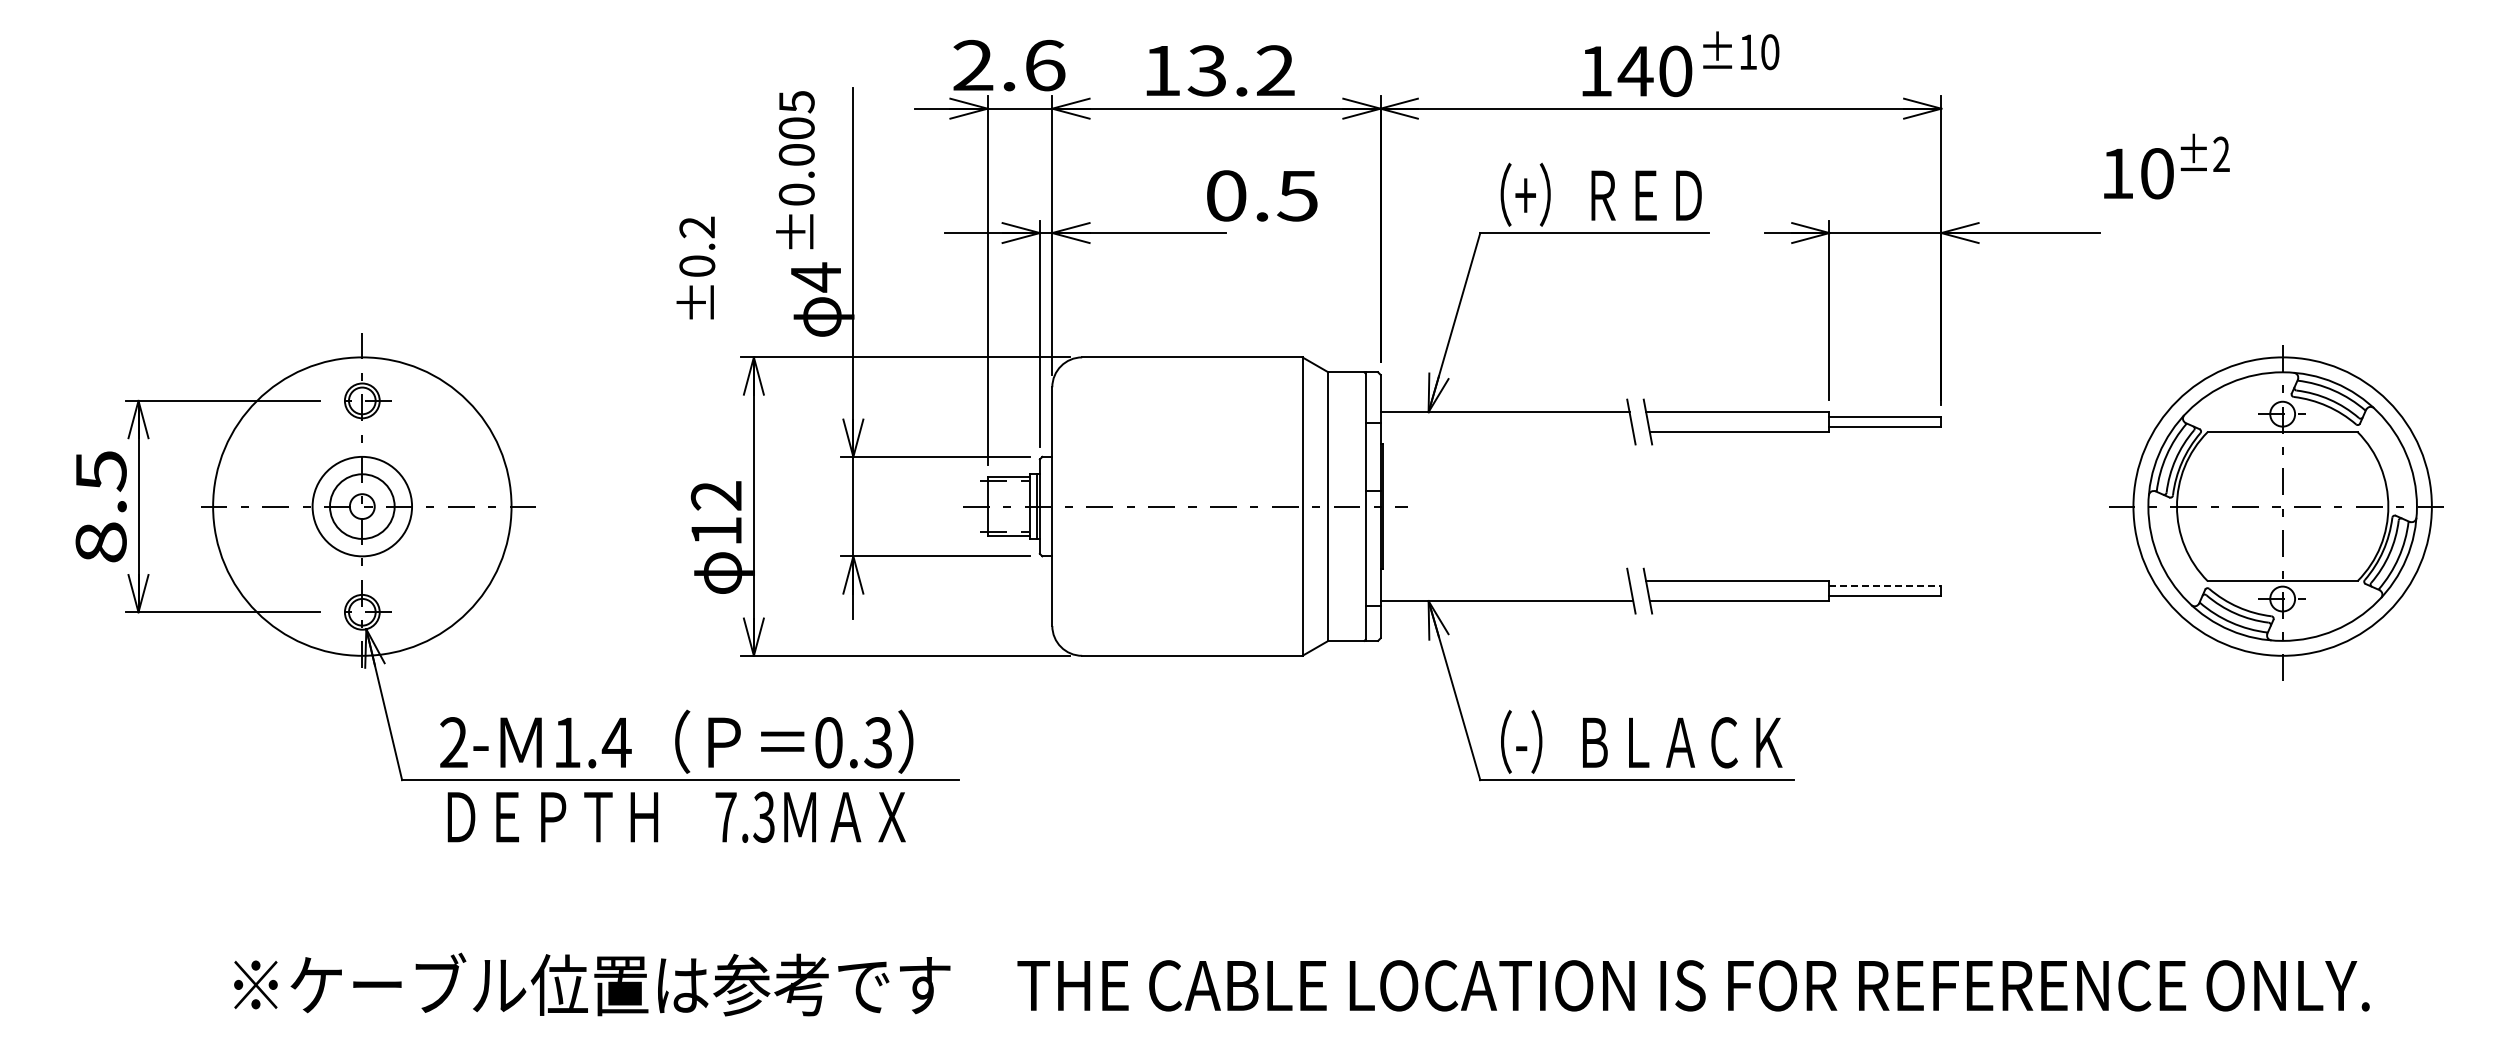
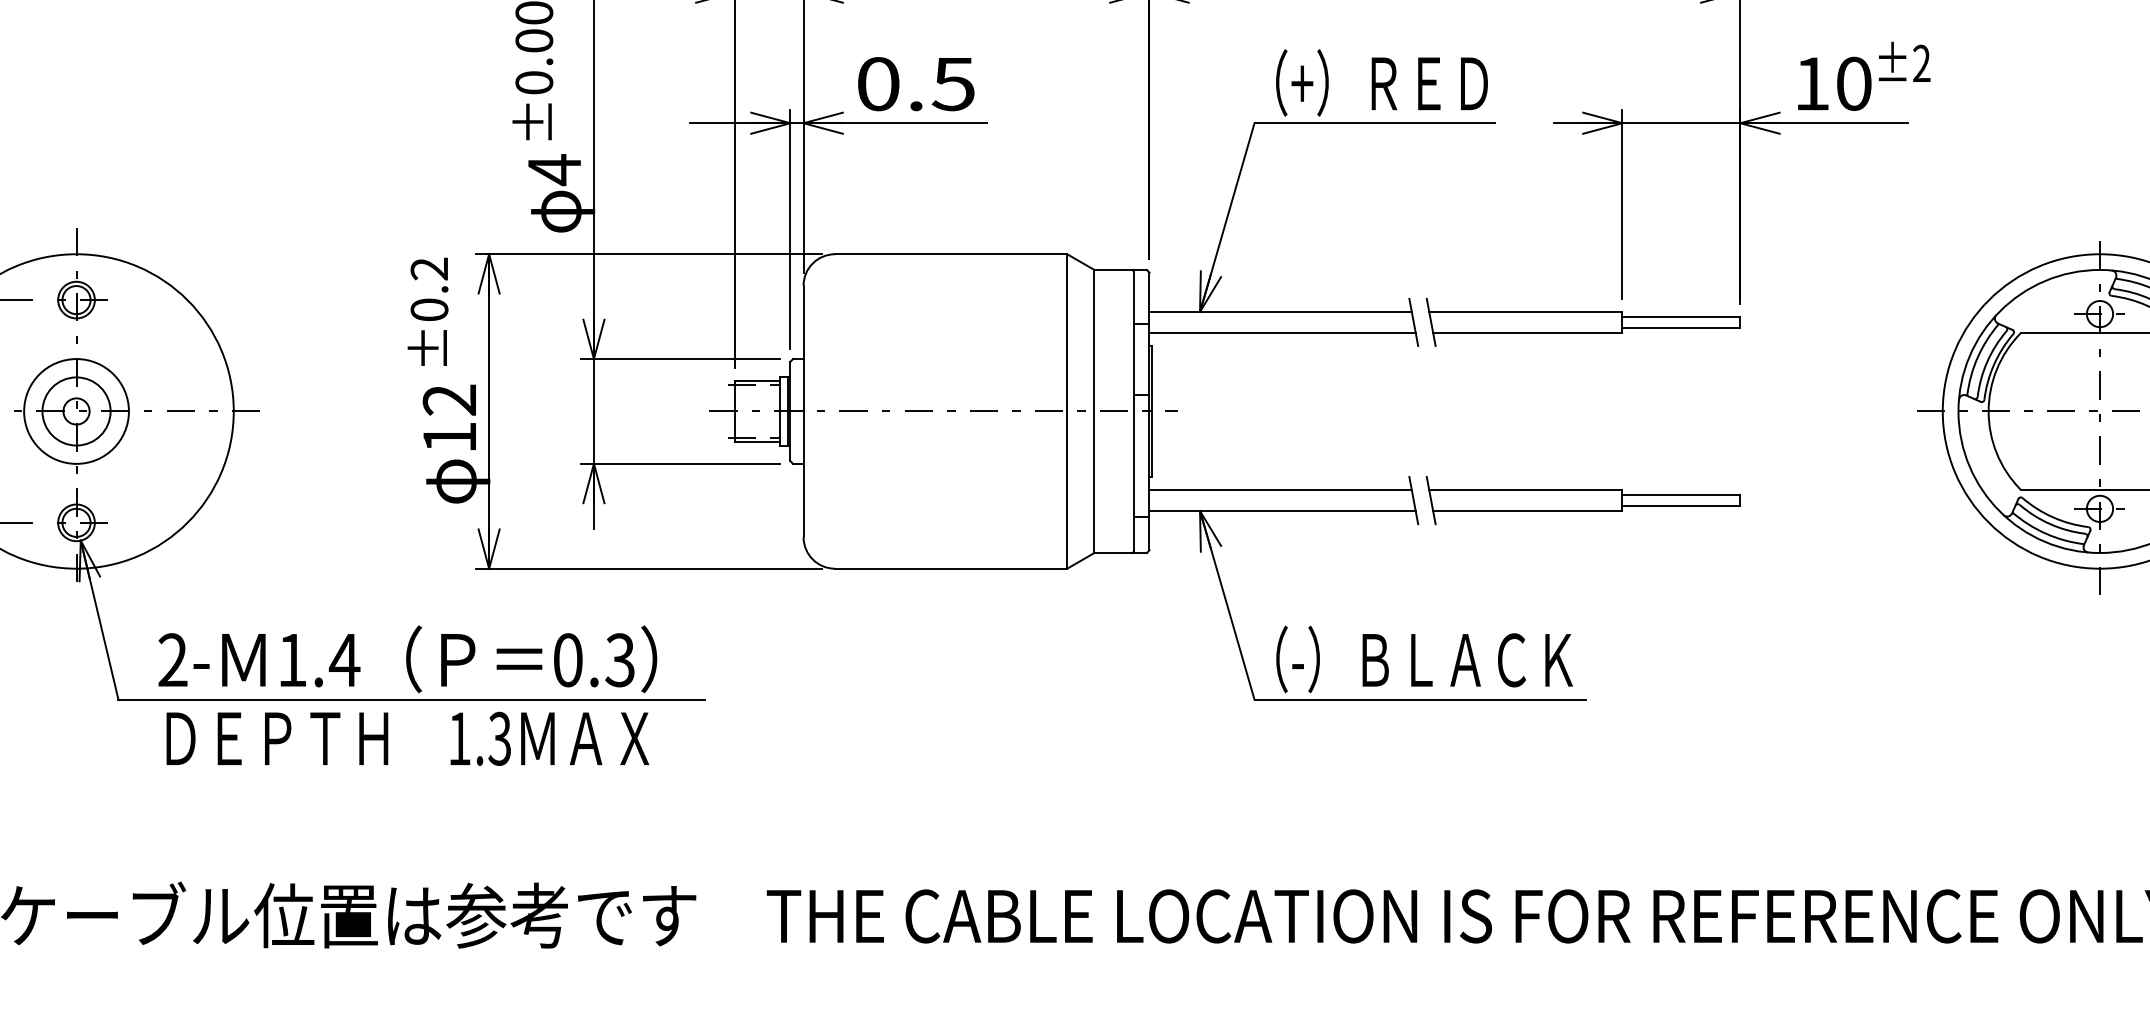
text: (2166, 166) -> (1863, 76), moved
text: (1262, 195) -> (916, 83), moved
text: (695, 267) -> (427, 311), moved
line: (1506, 432) -> (1282, 333), added
line: (1504, 581) -> (1280, 490), added
line: (1885, 586) -> (1681, 495), dashed -> solid
text: (725, 817) -> (459, 739), 7.3 -> 1.3

